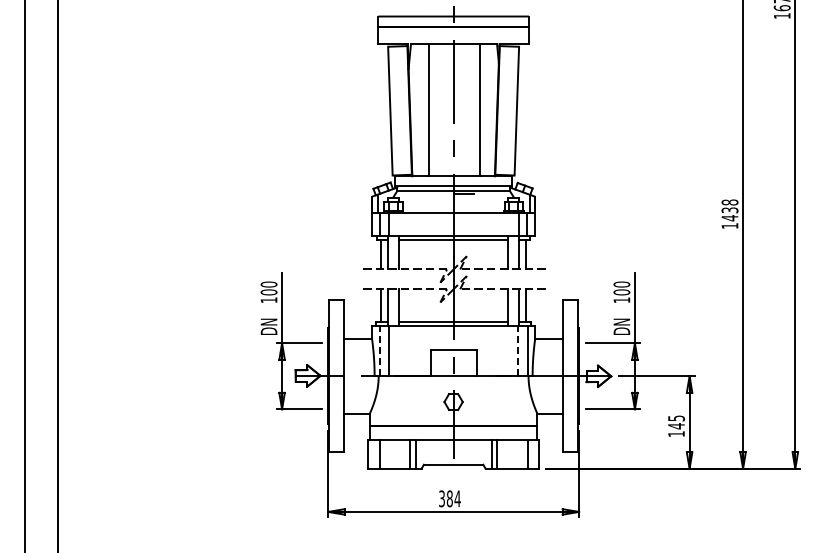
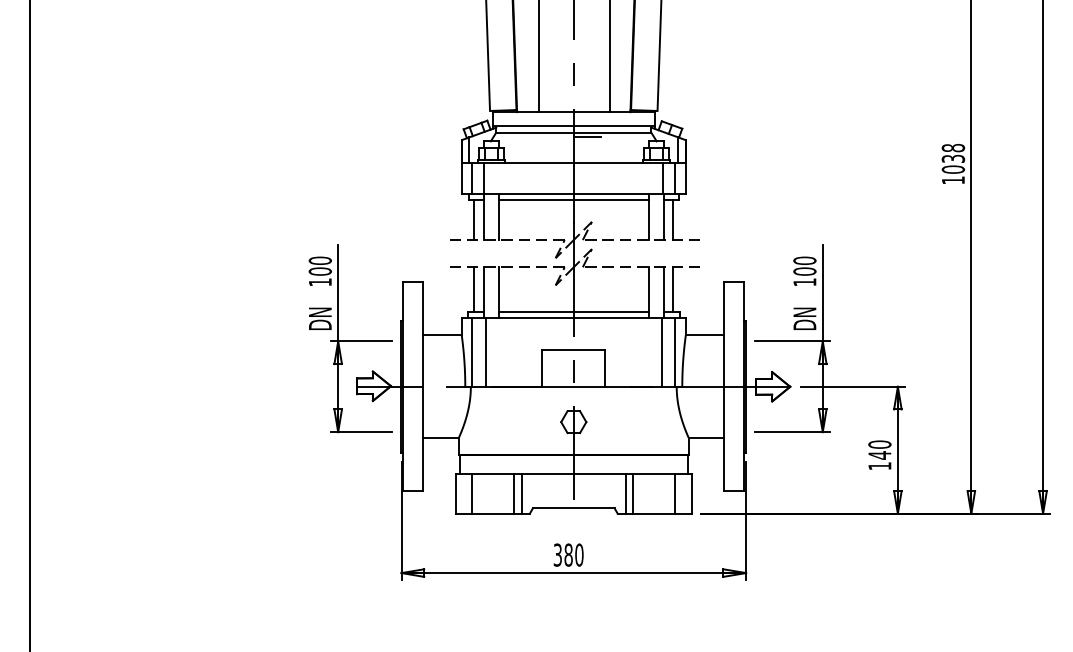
text: (729, 218) -> (952, 170), 1438 -> 1038
line: (379, 350) -> (471, 351), dashed -> solid
line: (517, 350) -> (661, 351), dashed -> solid
text: (676, 418) -> (879, 444), 145 -> 140
text: (457, 498) -> (579, 554), 384 -> 380

